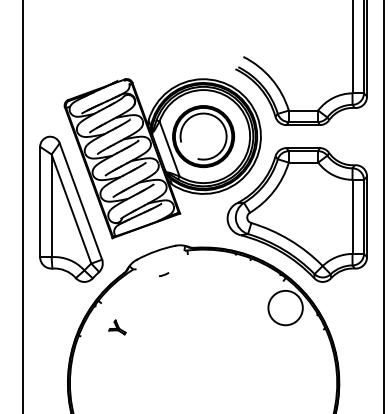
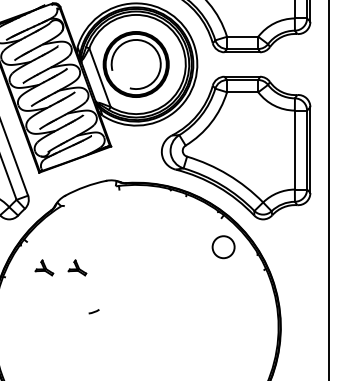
arc: (164, 274) -> (94, 311), moved
circle: (285, 307) -> (223, 246), size x0.6
part: (148, 327) -> (77, 267), added

